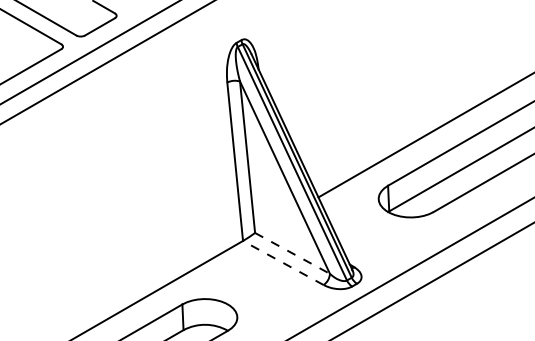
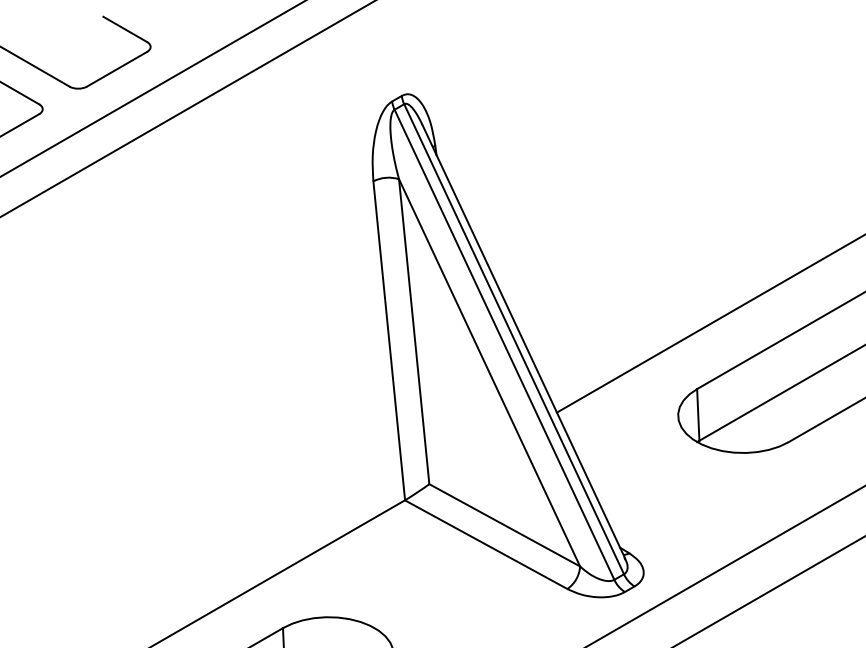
line: (292, 253) -> (504, 525), dashed -> solid
line: (283, 263) -> (486, 545), dashed -> solid

